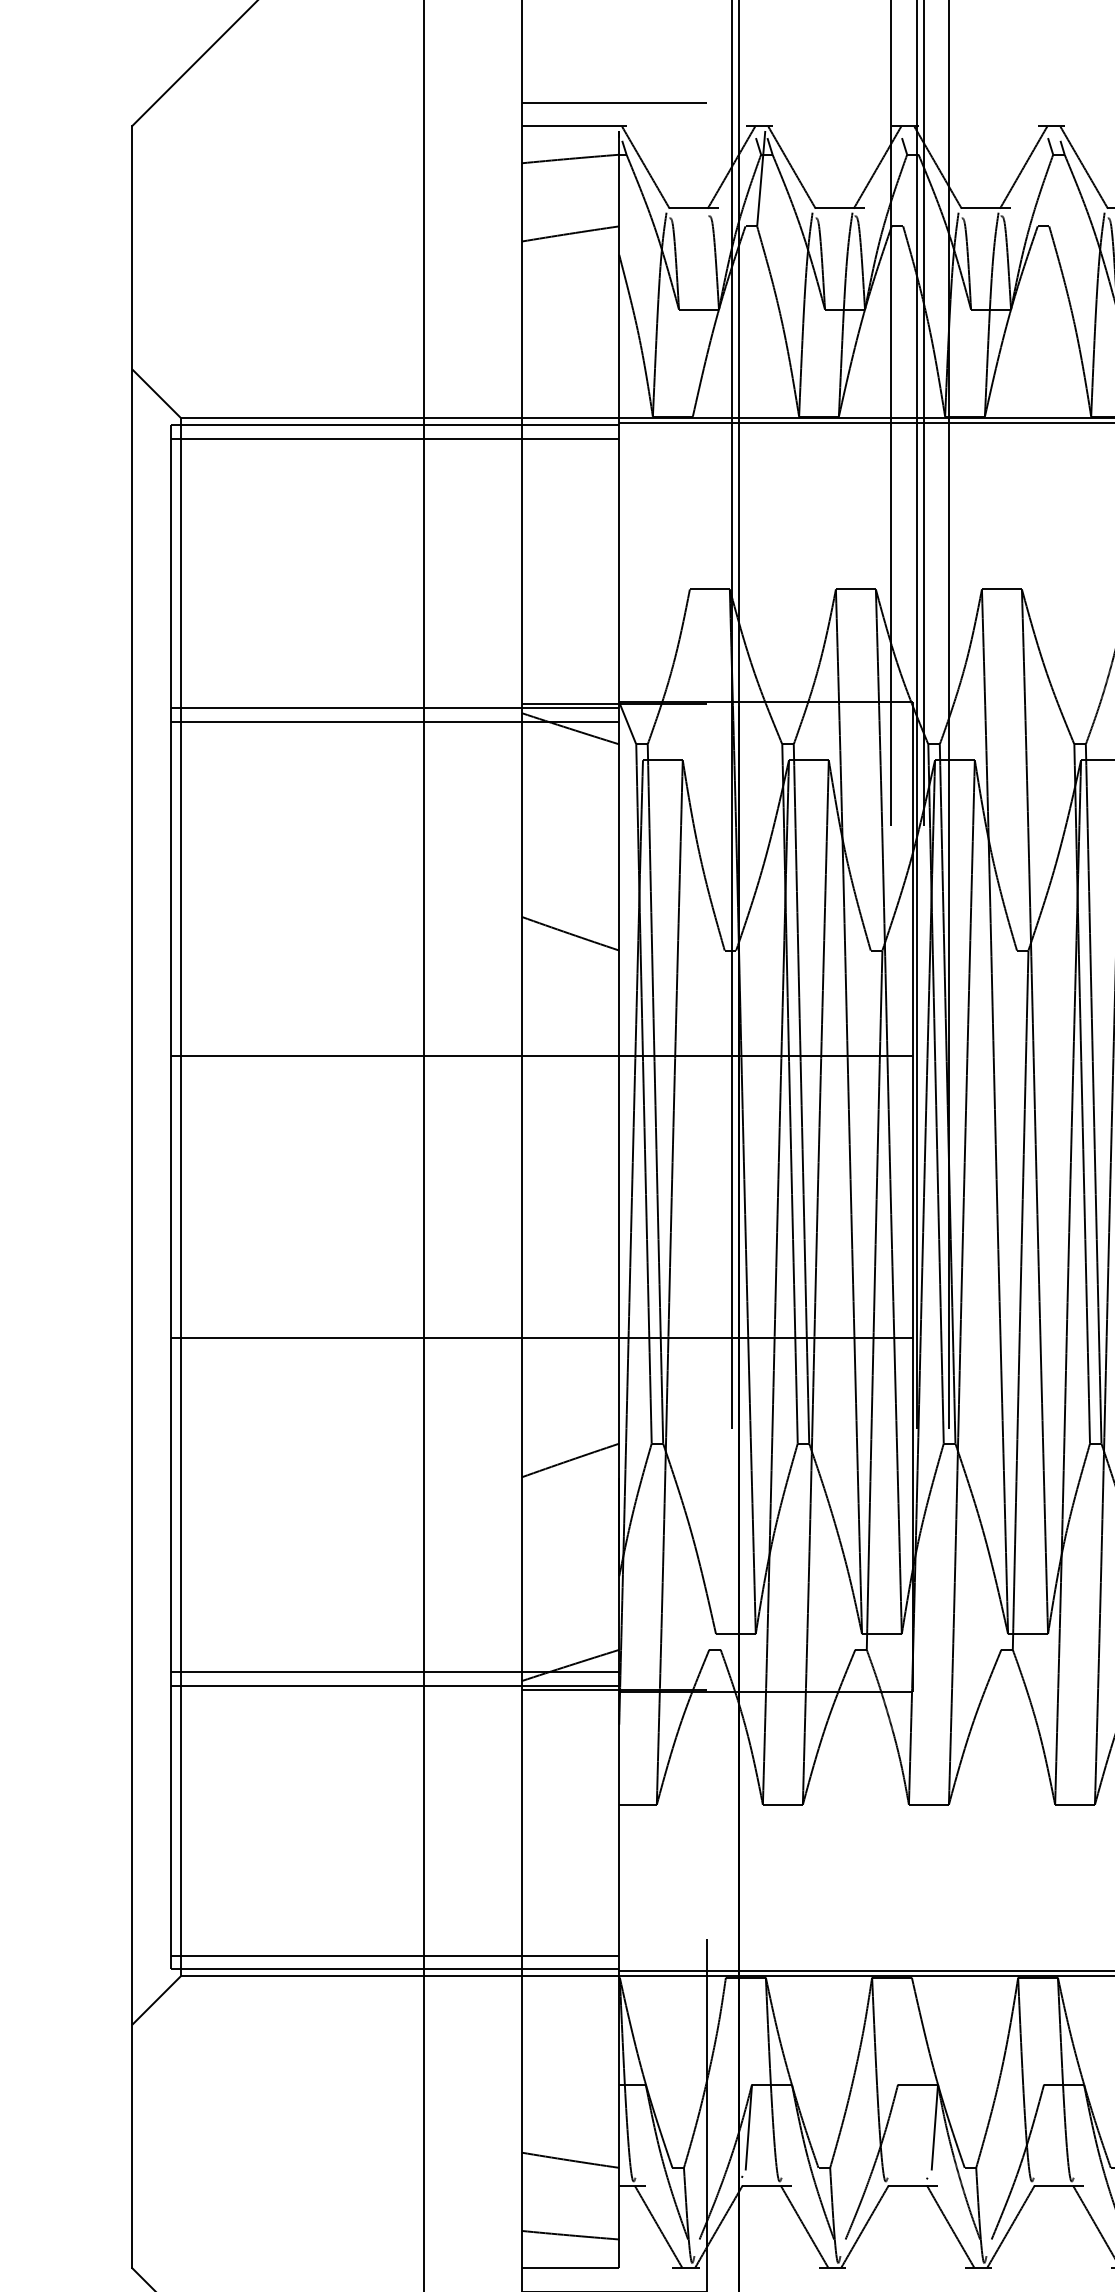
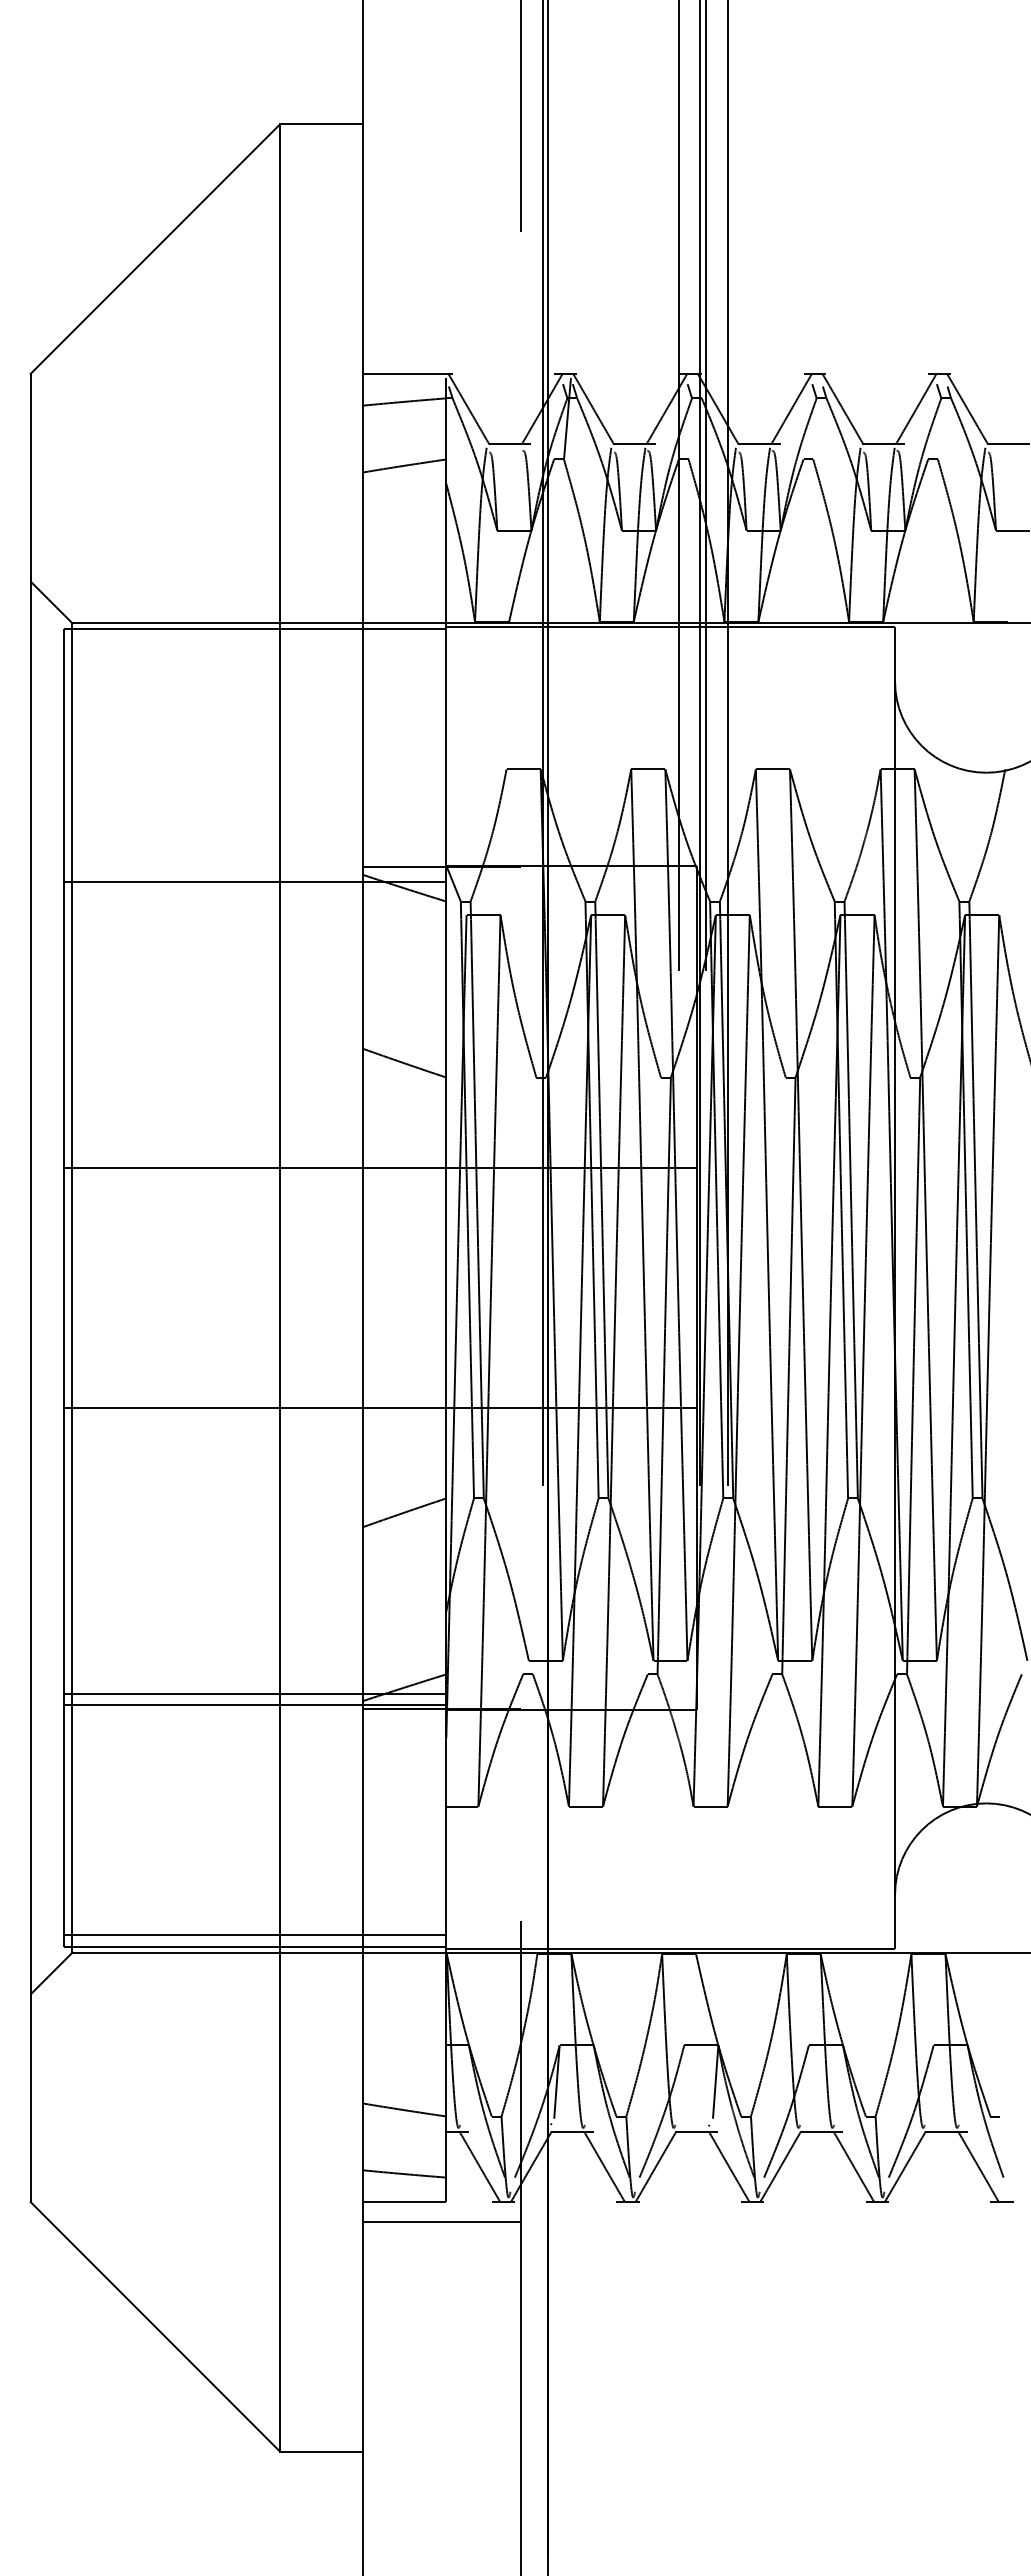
line: (613, 102) -> (441, 353), removed
line: (394, 438) -> (254, 640), removed
line: (394, 707) -> (254, 870), removed

